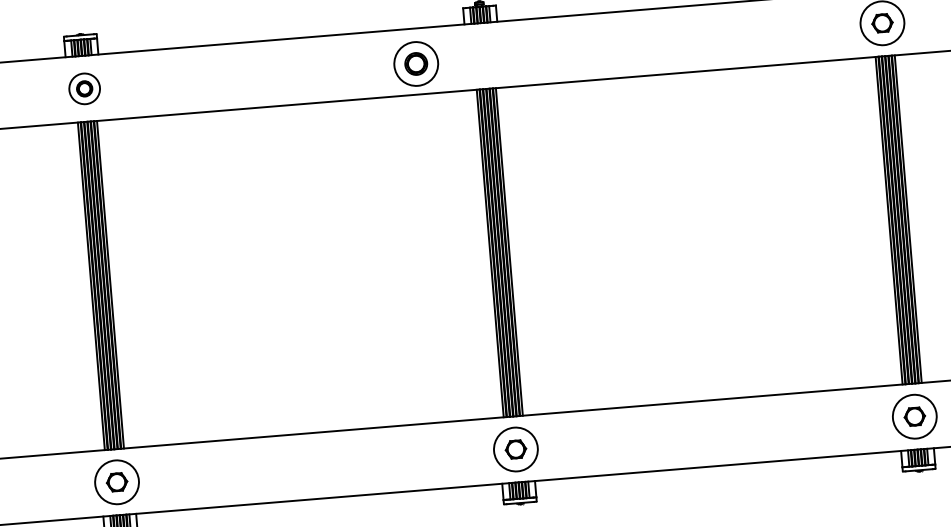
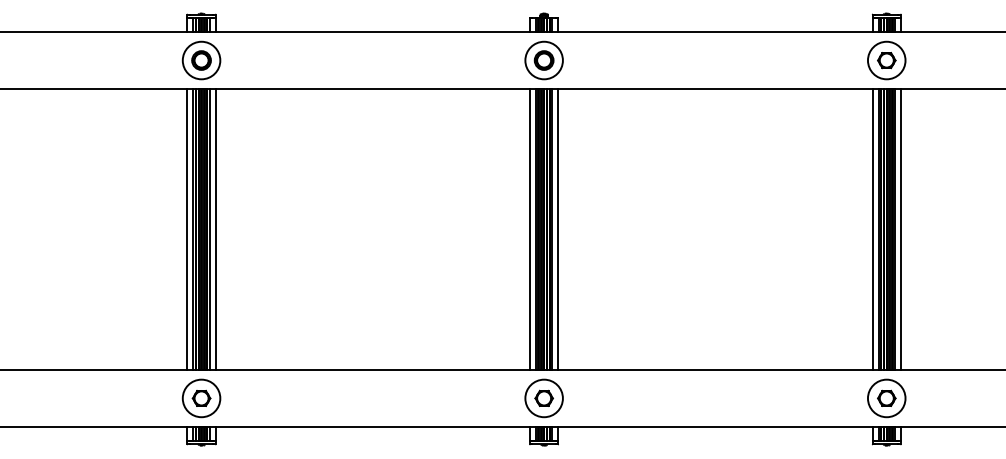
part: (415, 64) -> (543, 60), moved
part: (84, 88) -> (201, 60), size x1.43
line: (914, 218) -> (900, 229), added
line: (882, 221) -> (872, 229), added
line: (516, 251) -> (558, 229), added
line: (483, 254) -> (530, 229), added
line: (117, 284) -> (215, 229), added
line: (84, 286) -> (187, 229), added

